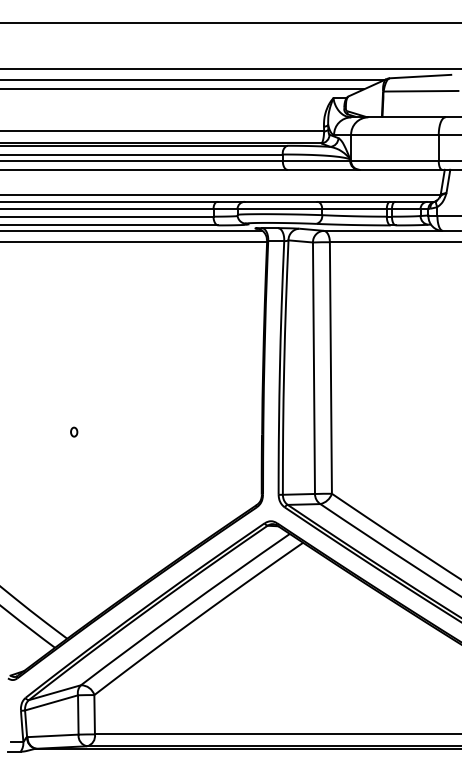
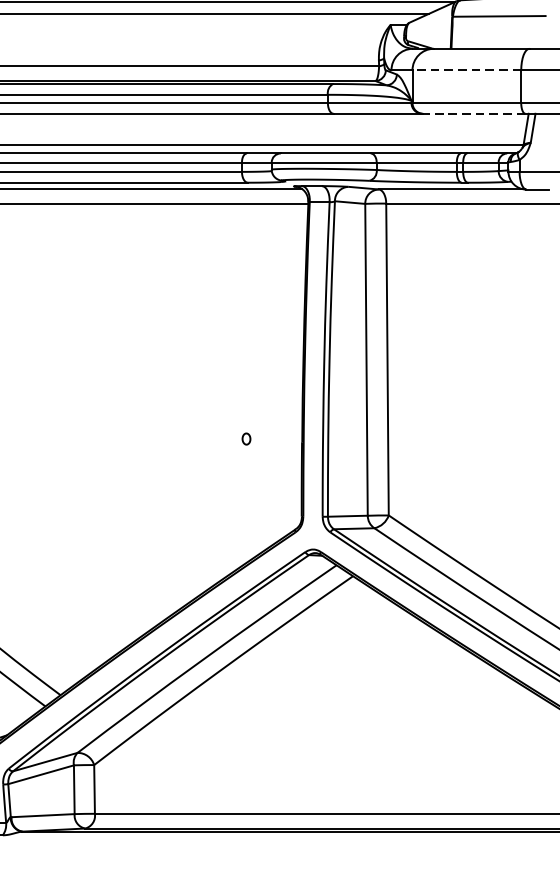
line: (394, 134) -> (466, 70), solid -> dashed
line: (400, 169) -> (473, 113), solid -> dashed
part: (74, 431) -> (246, 438), moved

